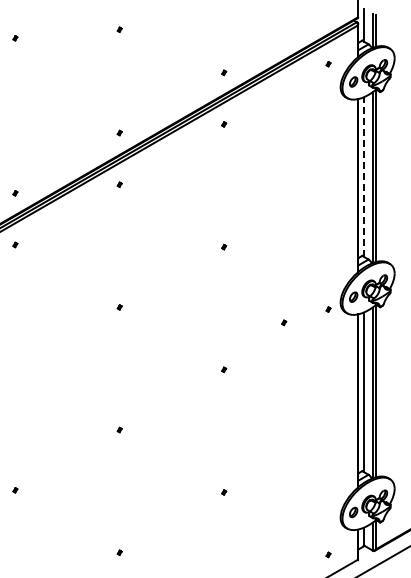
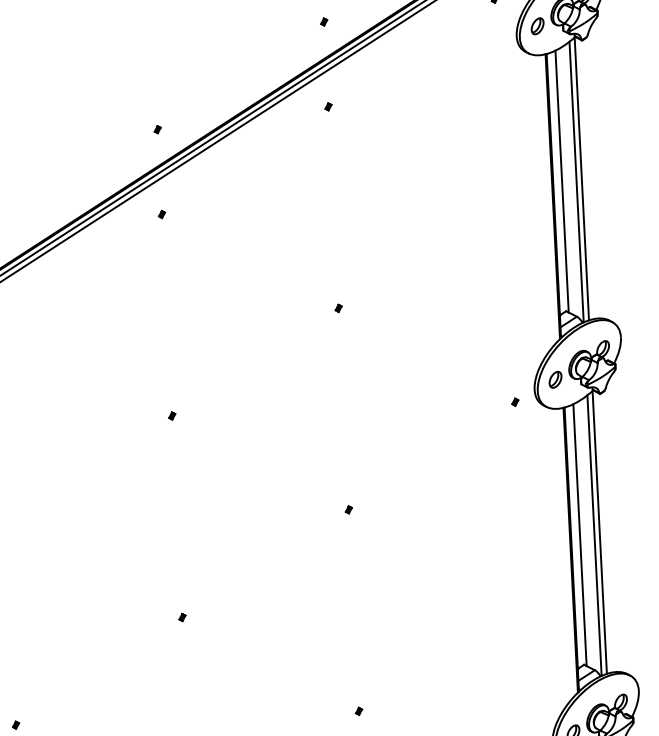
line: (363, 177) -> (561, 182), dashed -> solid
part: (284, 322) -> (444, 427), removed

